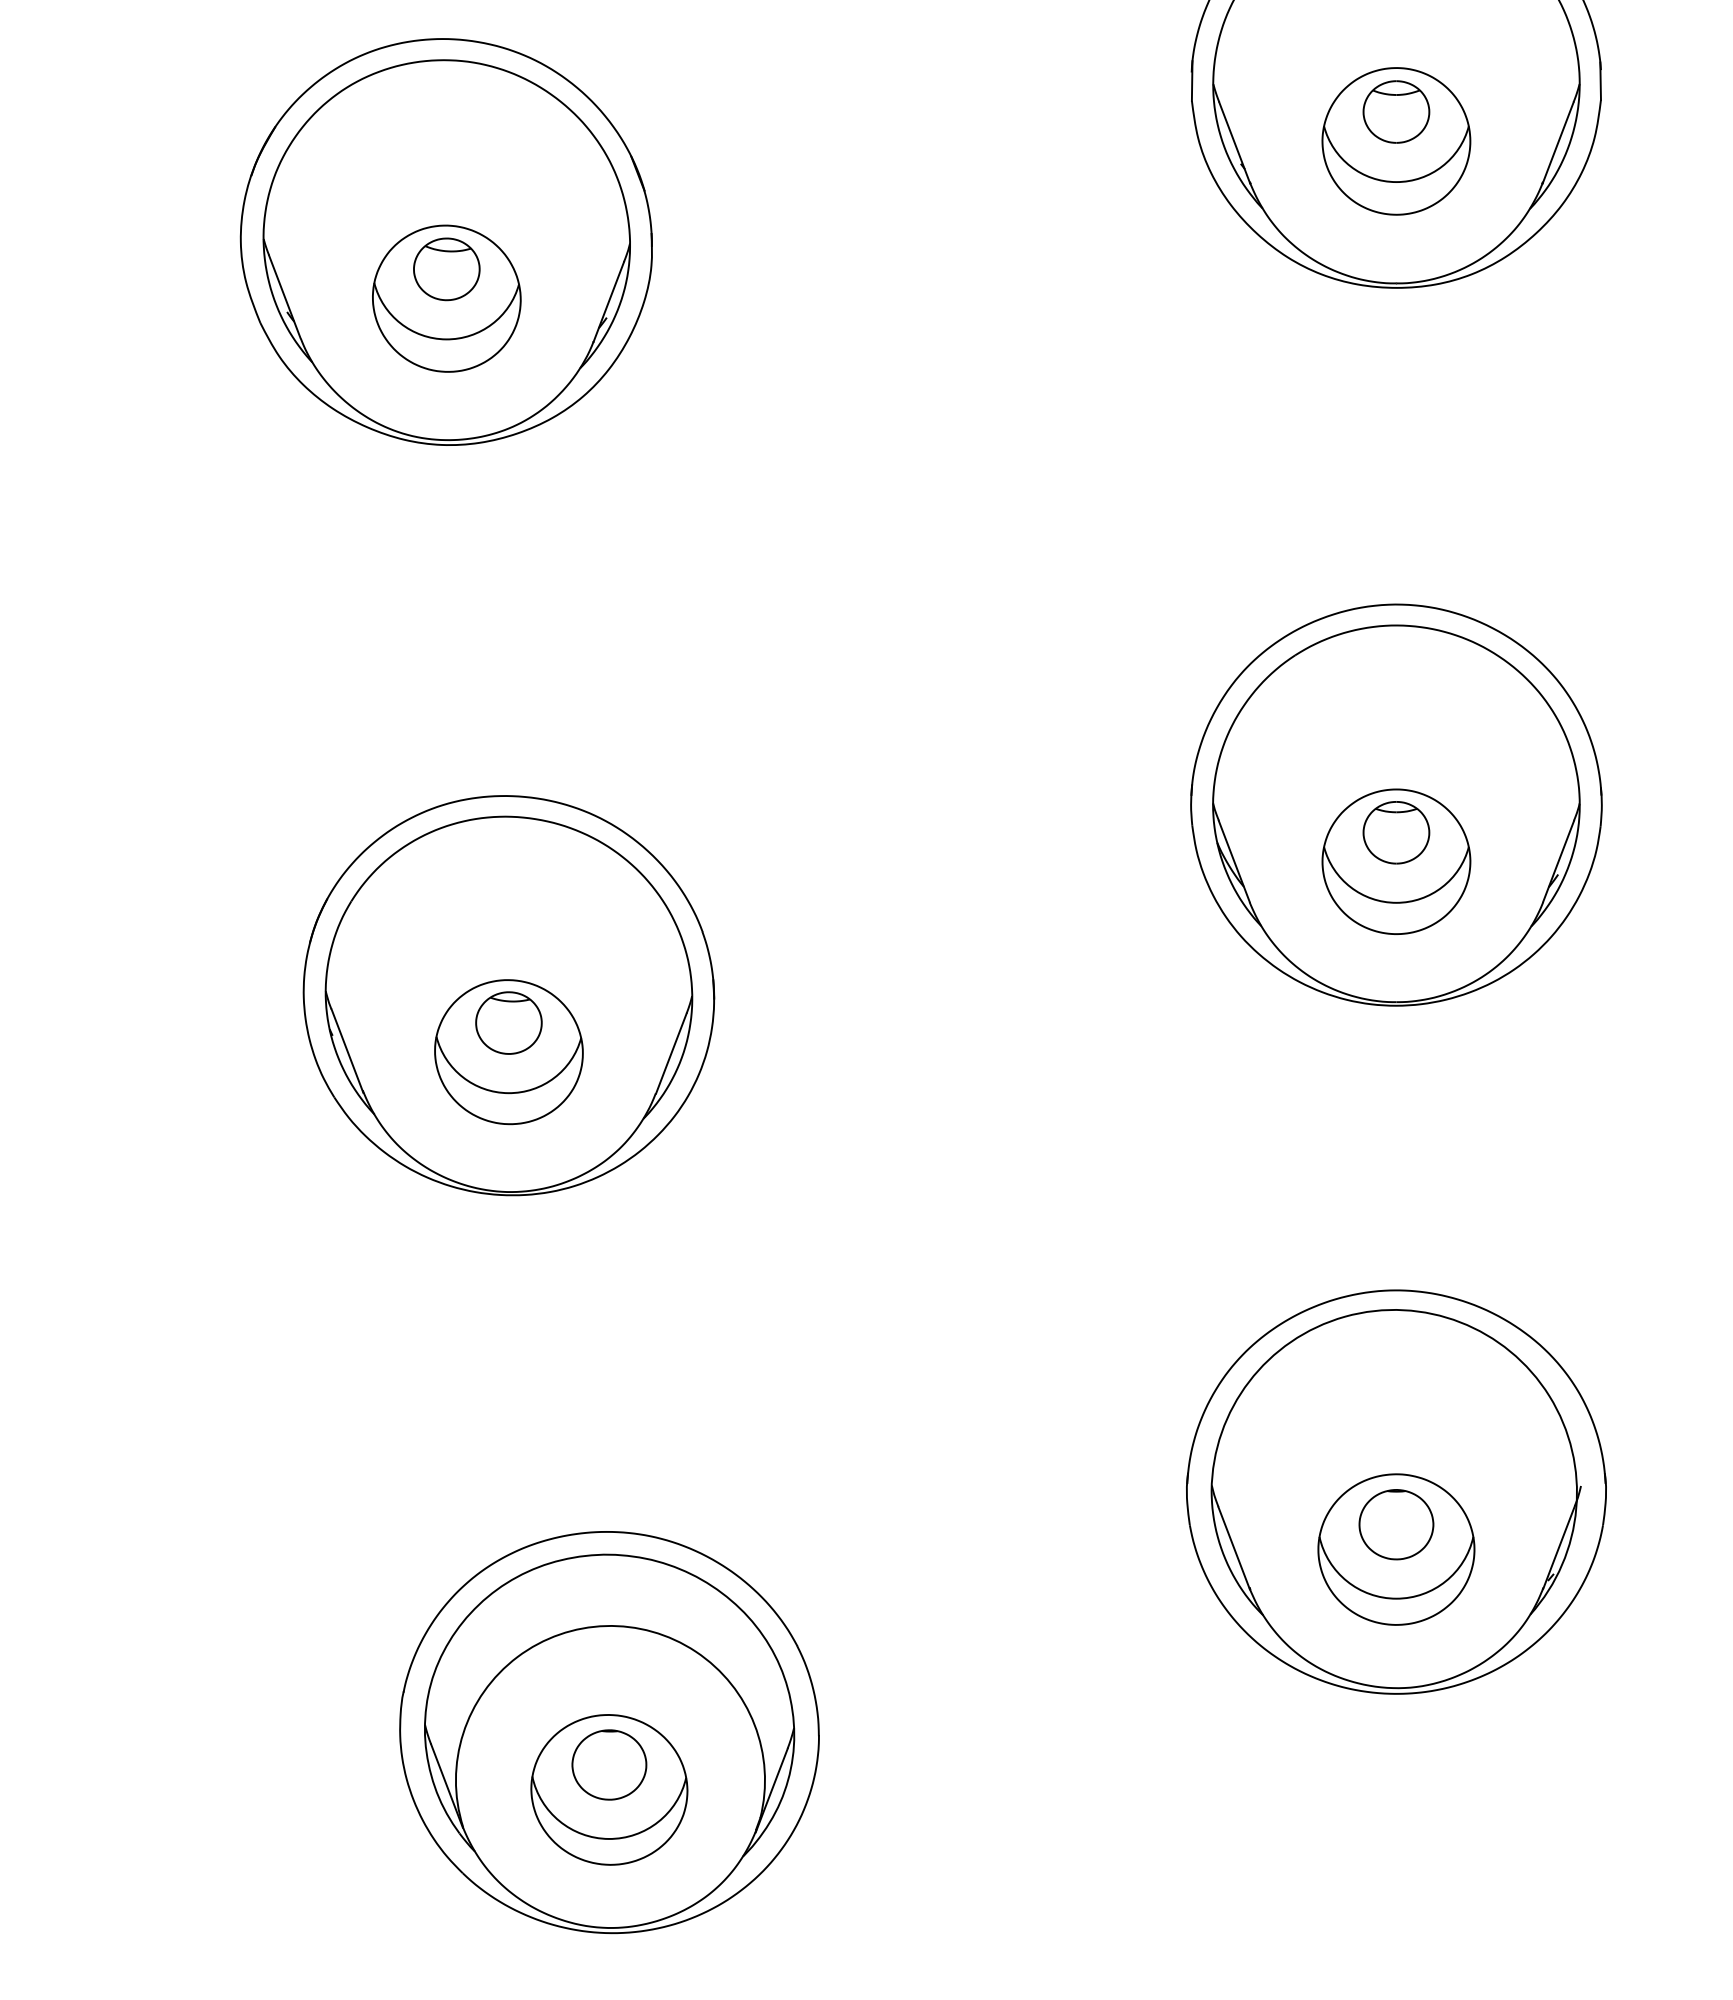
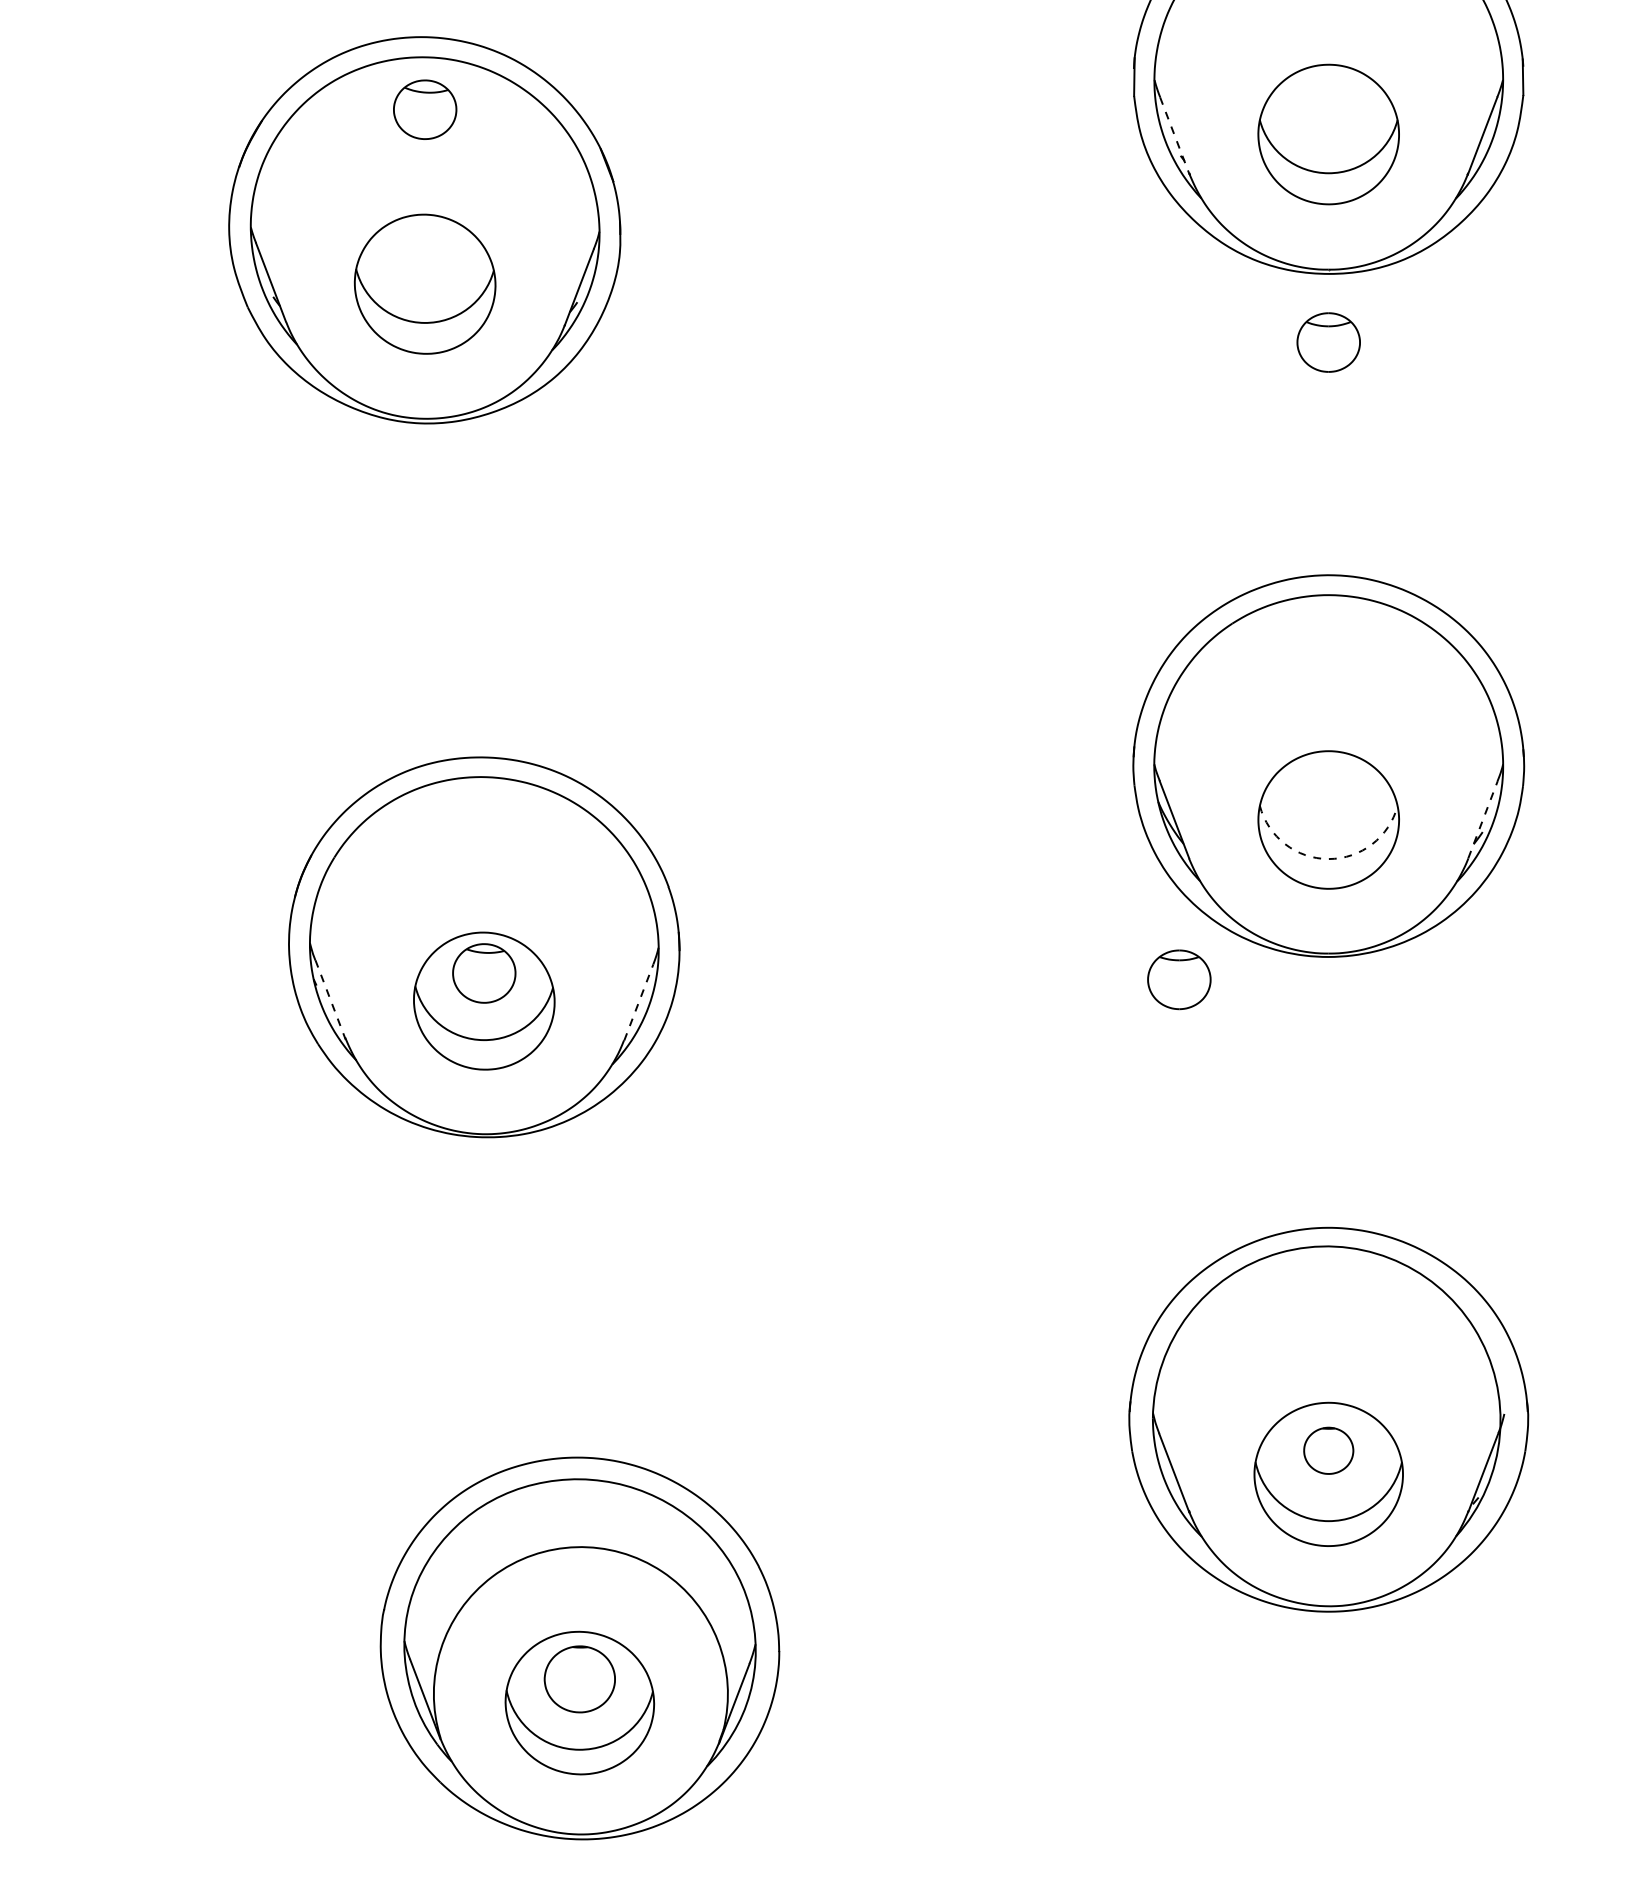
part: (1396, 111) -> (1328, 342), moved
line: (1234, 143) -> (1174, 136), solid -> dashed
part: (446, 269) -> (424, 109), moved
part: (1396, 832) -> (1179, 979), moved
line: (1558, 861) -> (1482, 819), solid -> dashed
arc: (1396, 902) -> (1328, 858), solid -> dashed
line: (347, 1051) -> (330, 1000), solid -> dashed
line: (671, 1053) -> (638, 1002), solid -> dashed
part: (1396, 1524) -> (1328, 1450), size x0.7

